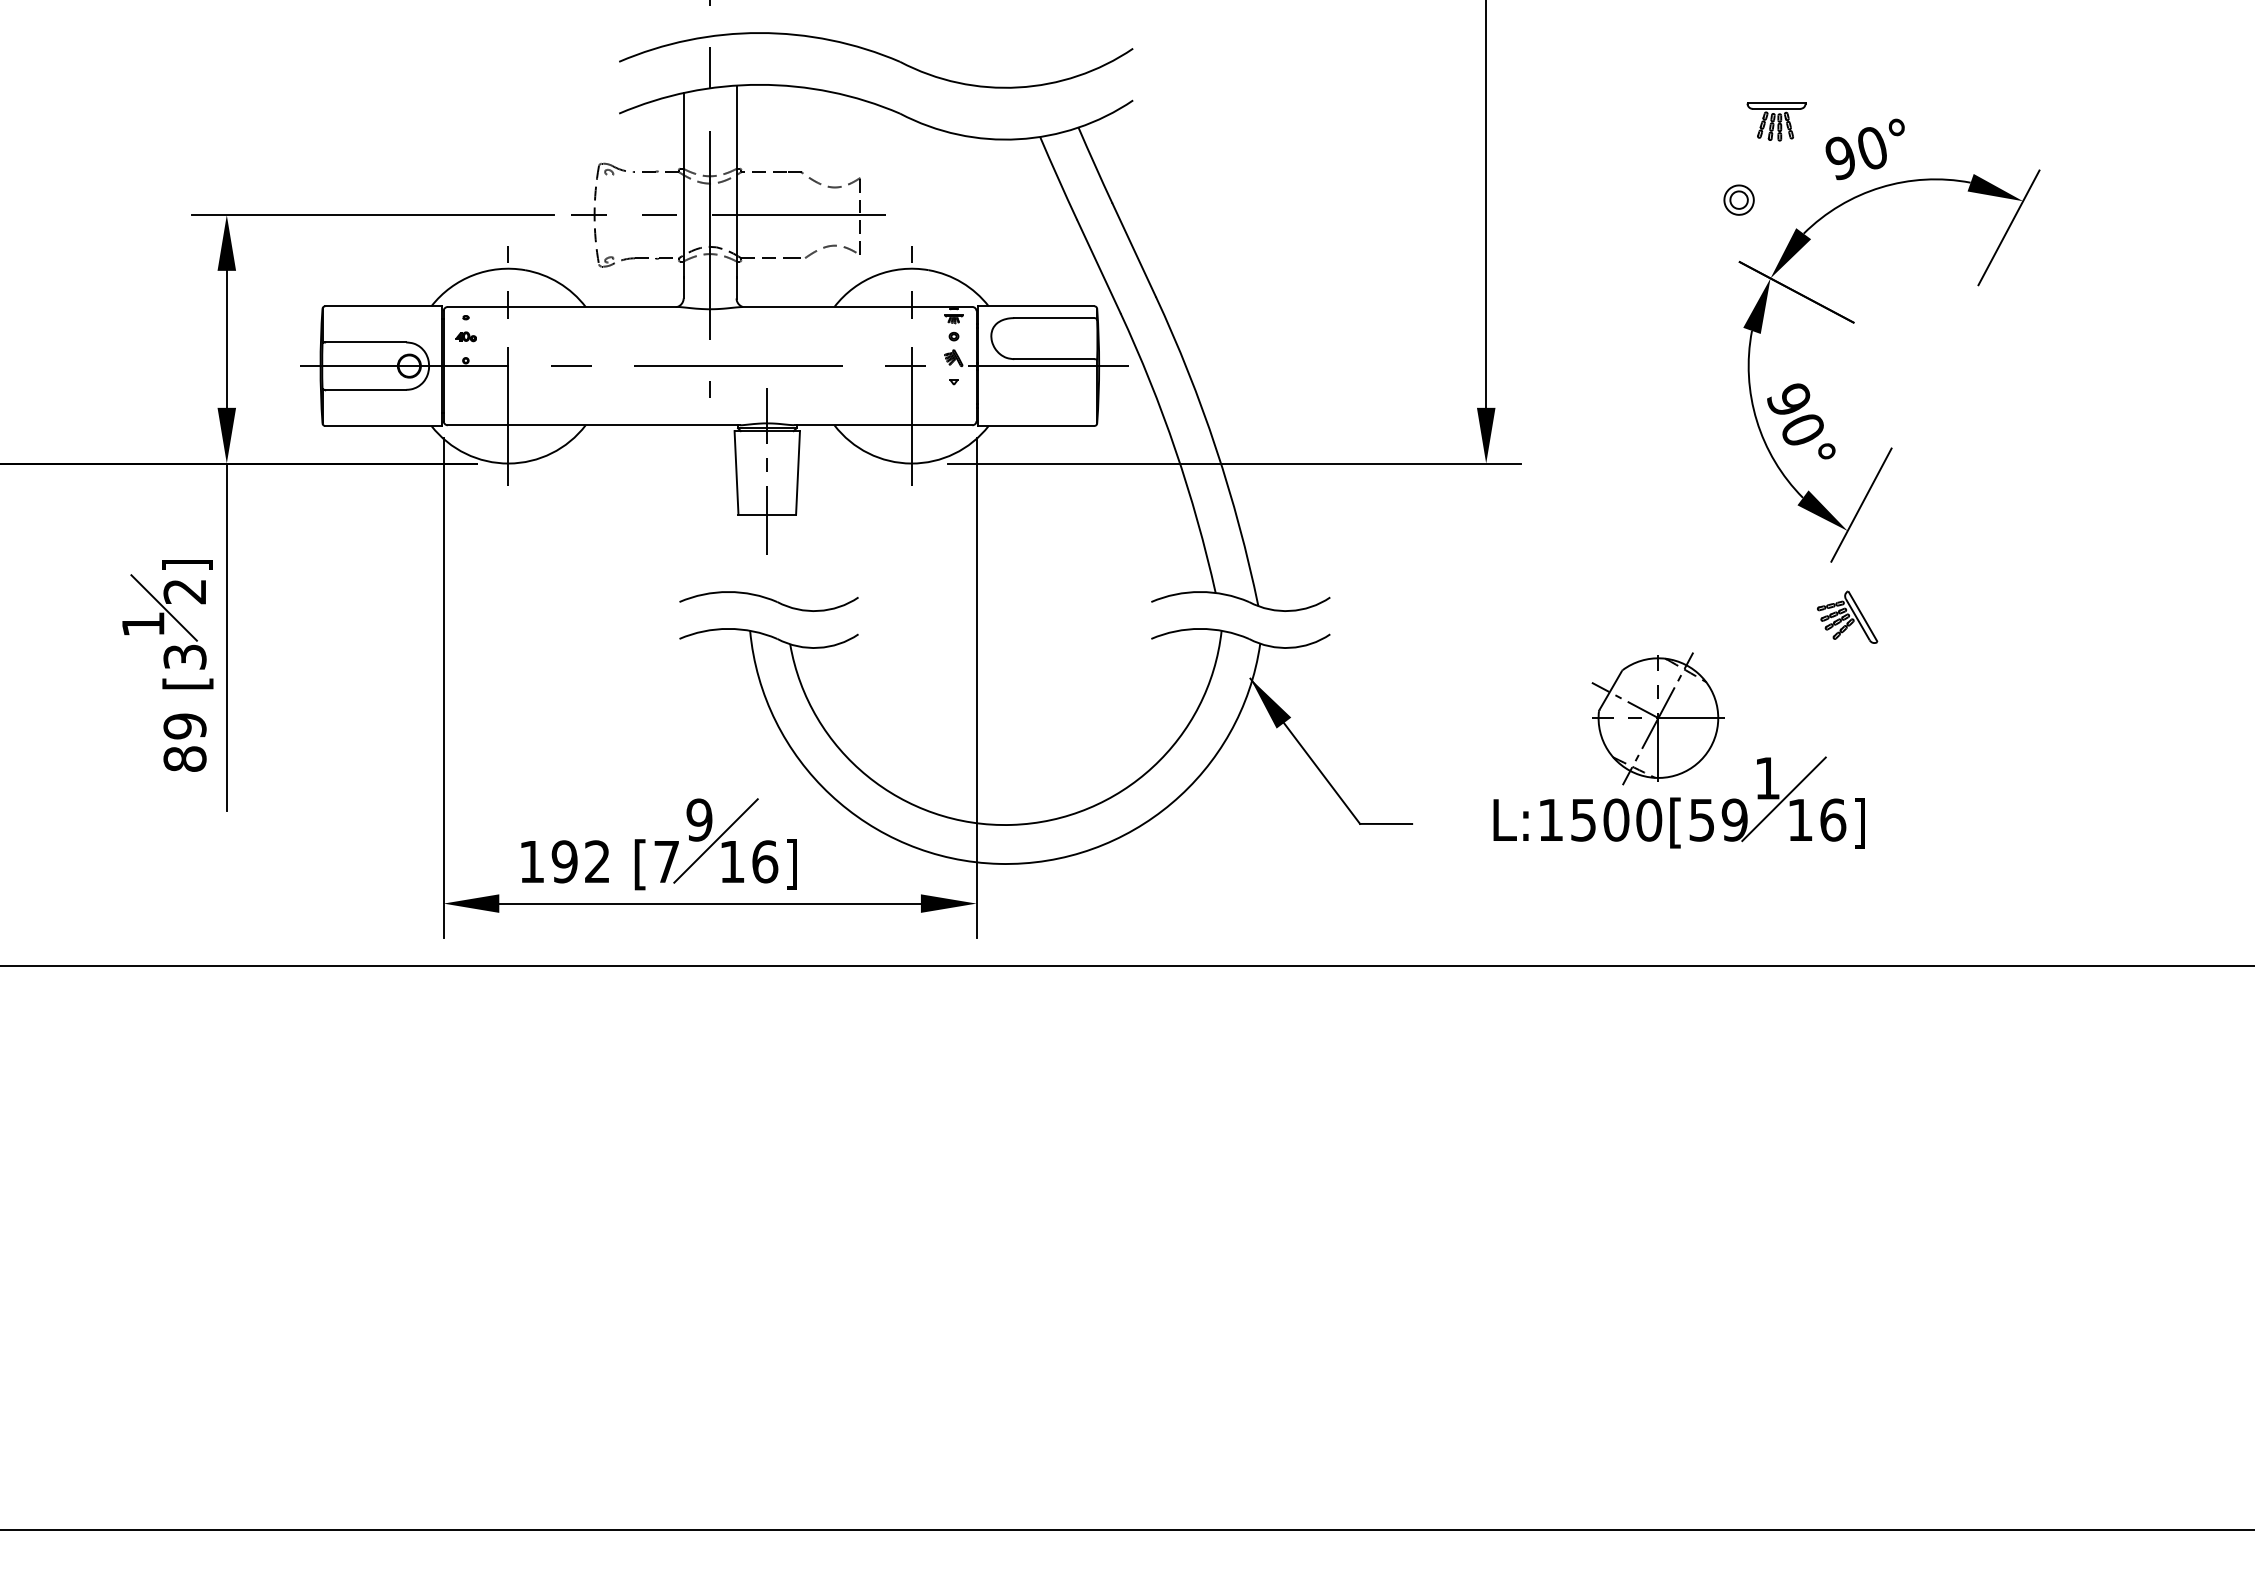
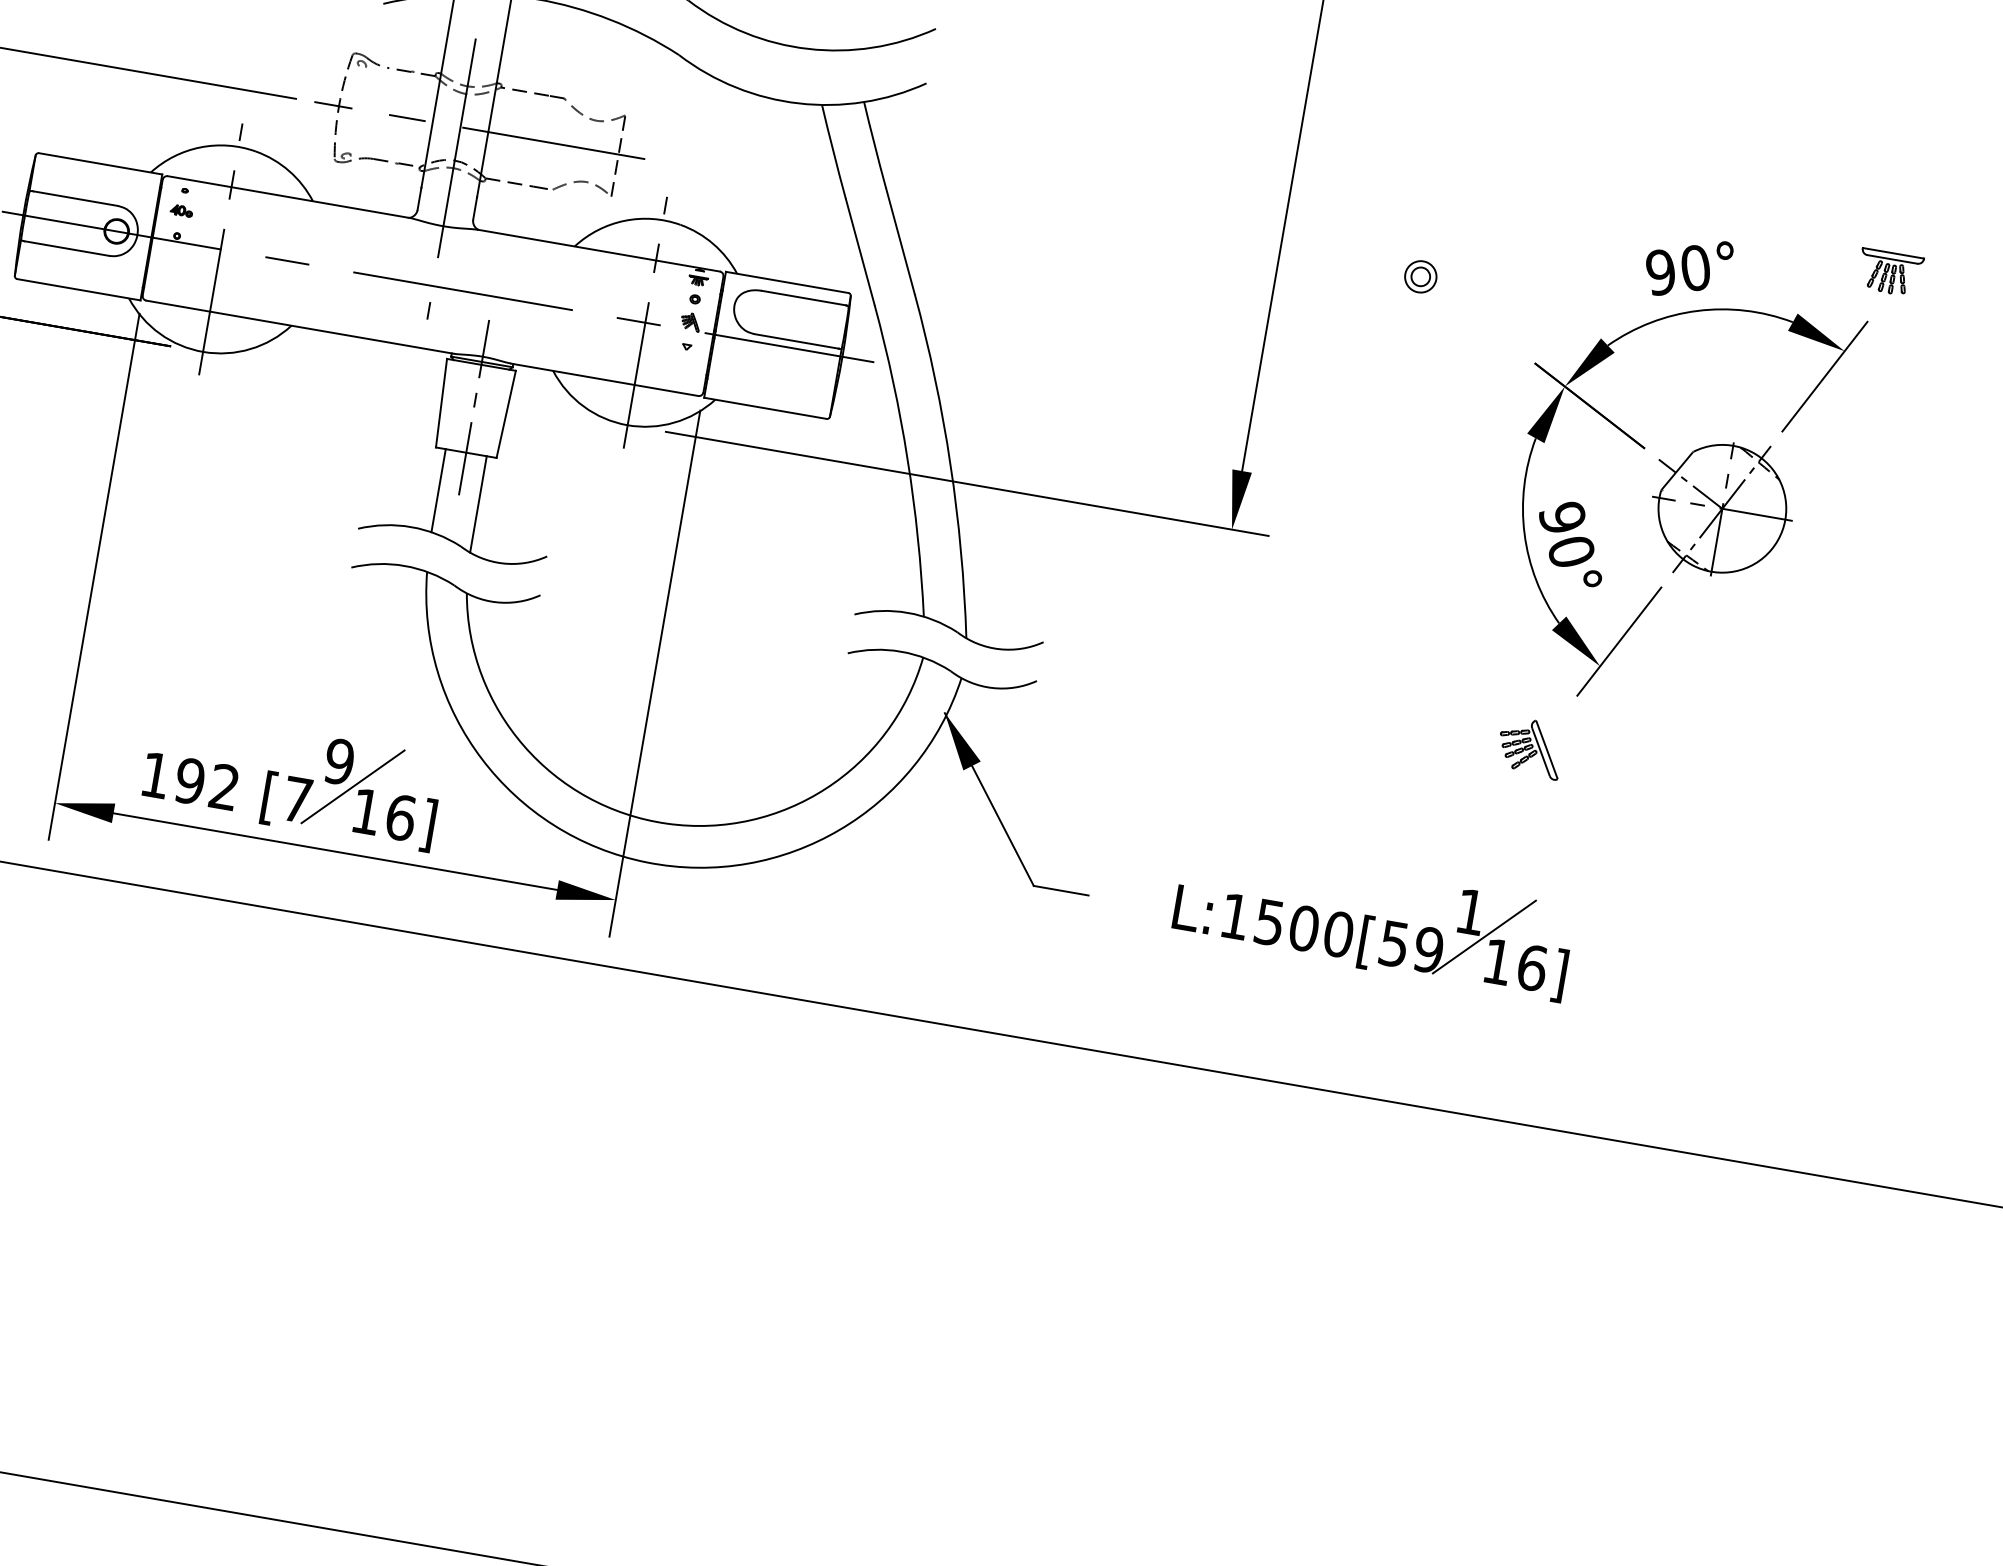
part: (1776, 121) -> (1890, 272), moved
part: (1738, 199) -> (1420, 276), moved
line: (747, 553) -> (438, 490), added
line: (786, 560) -> (478, 504), added
part: (1847, 616) -> (1530, 746), moved
part: (1657, 718) -> (1721, 509), moved

